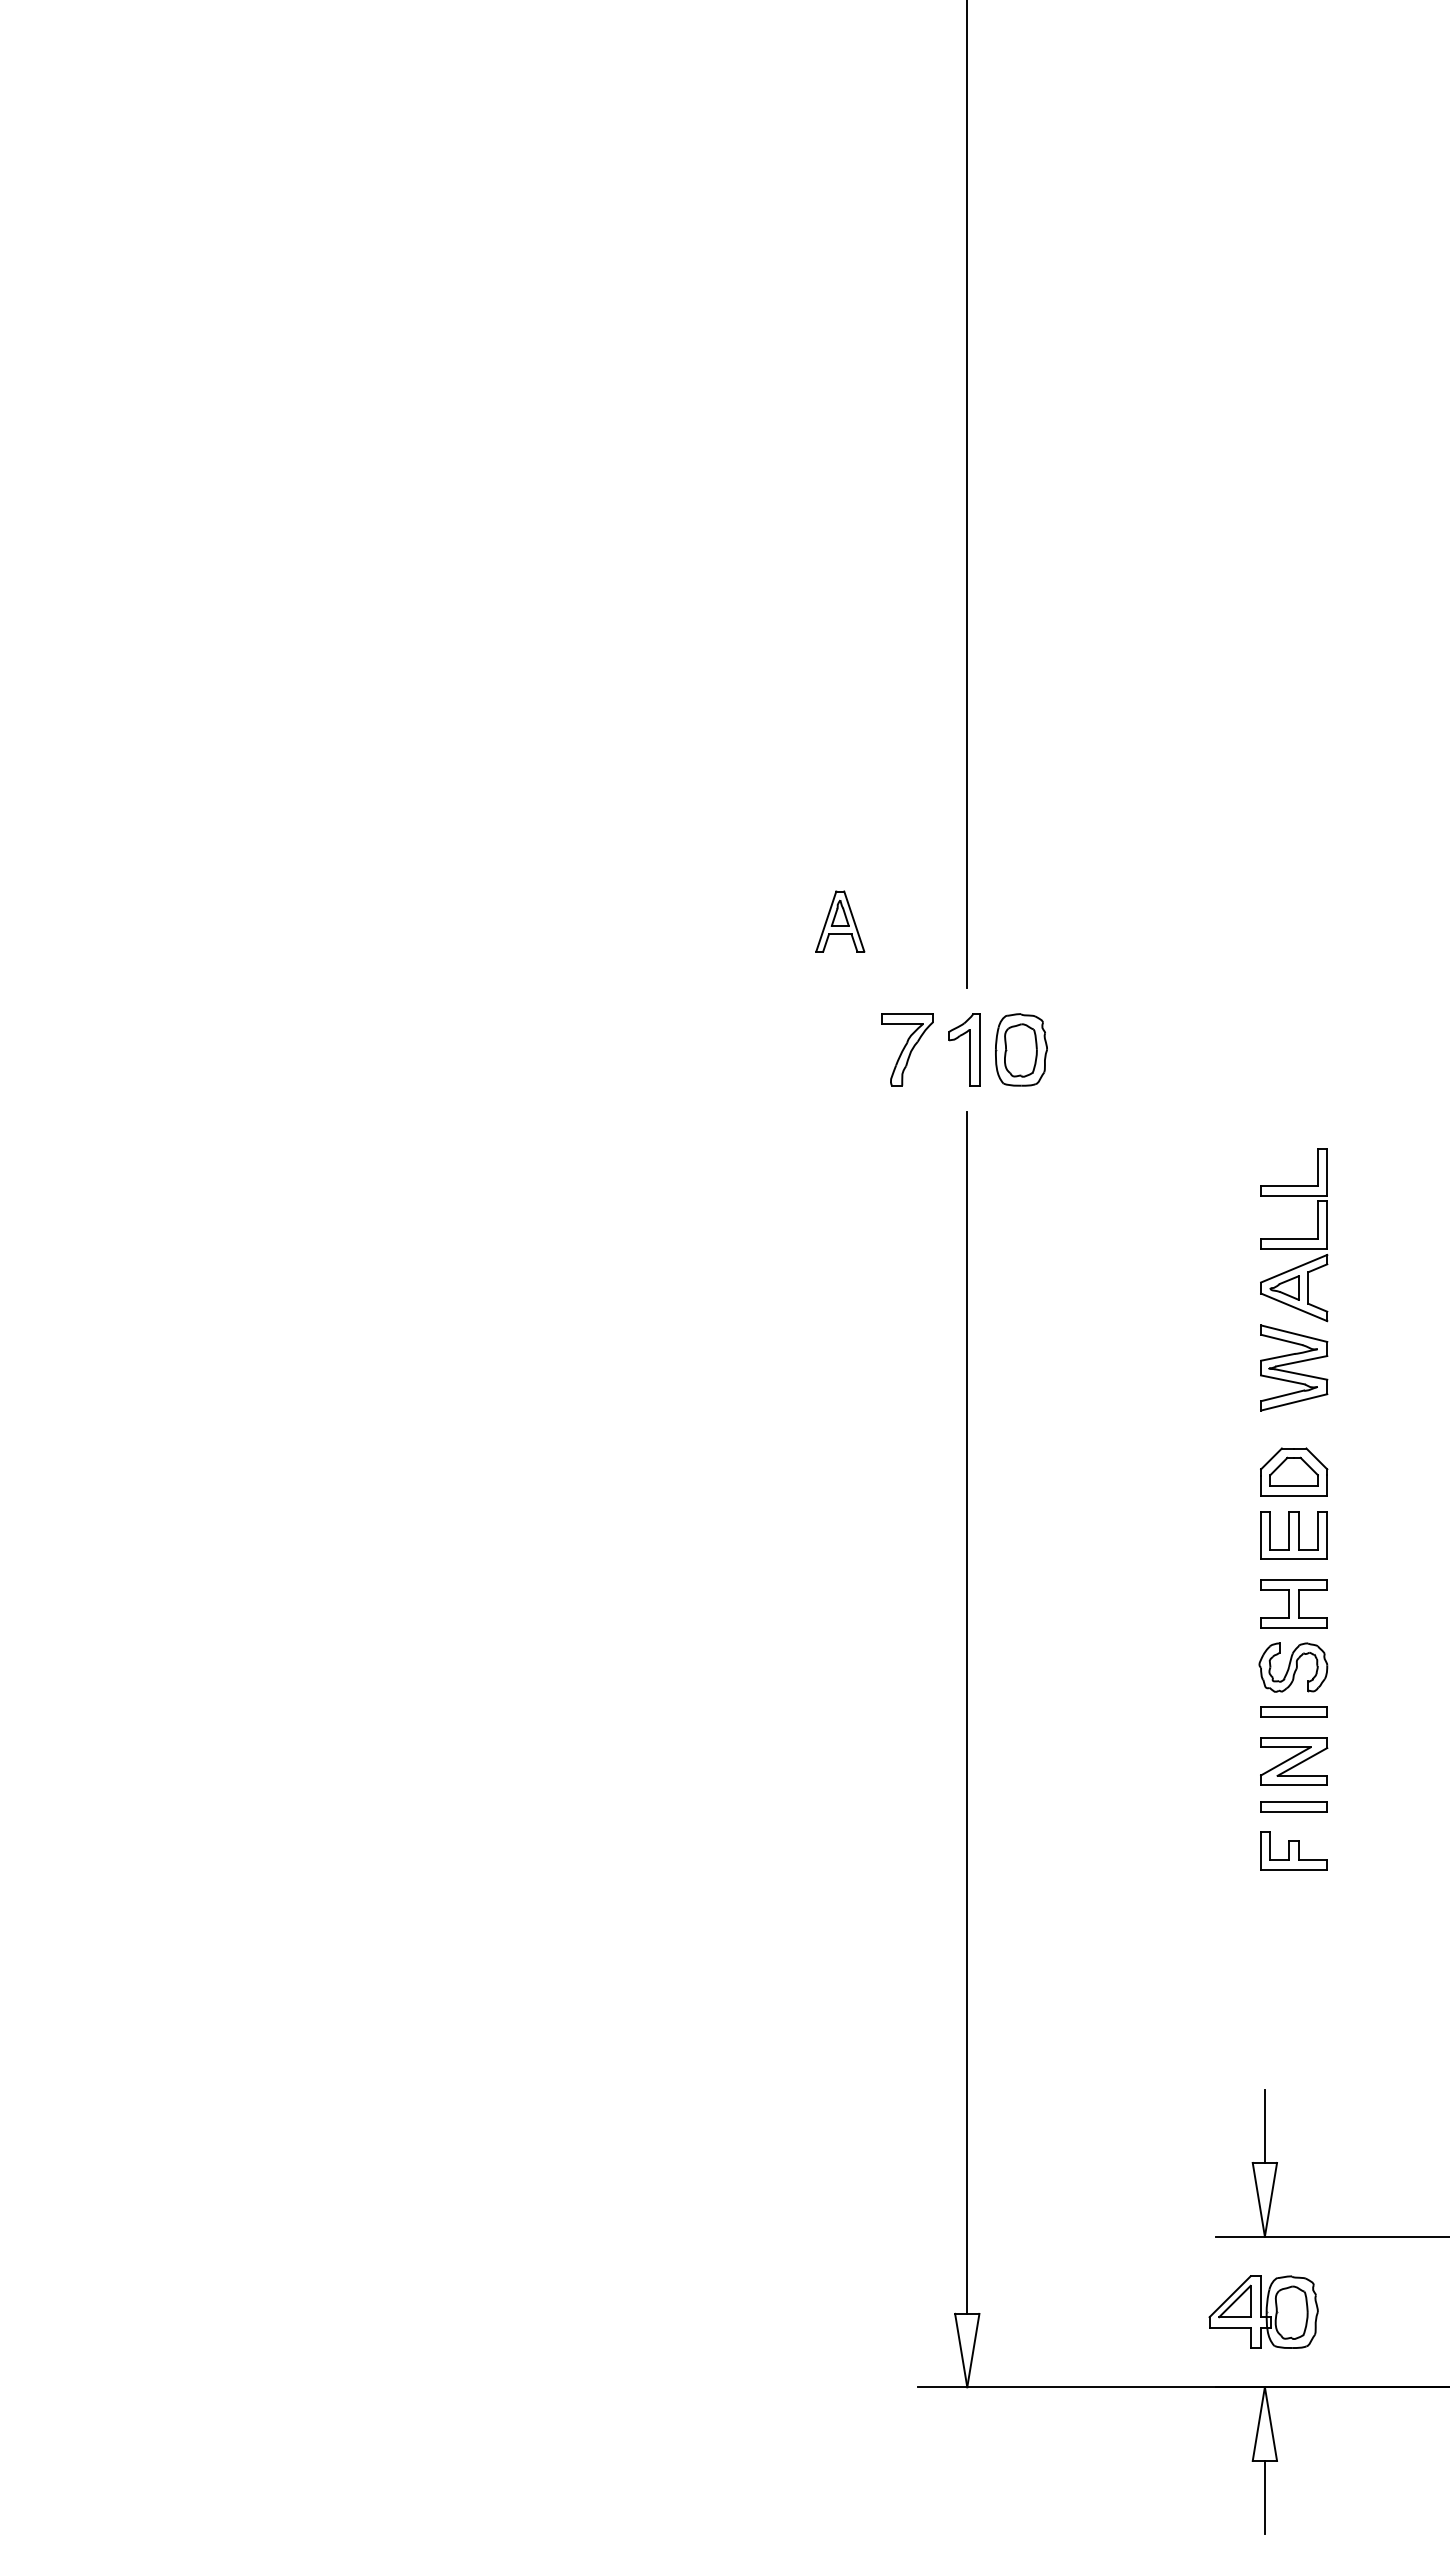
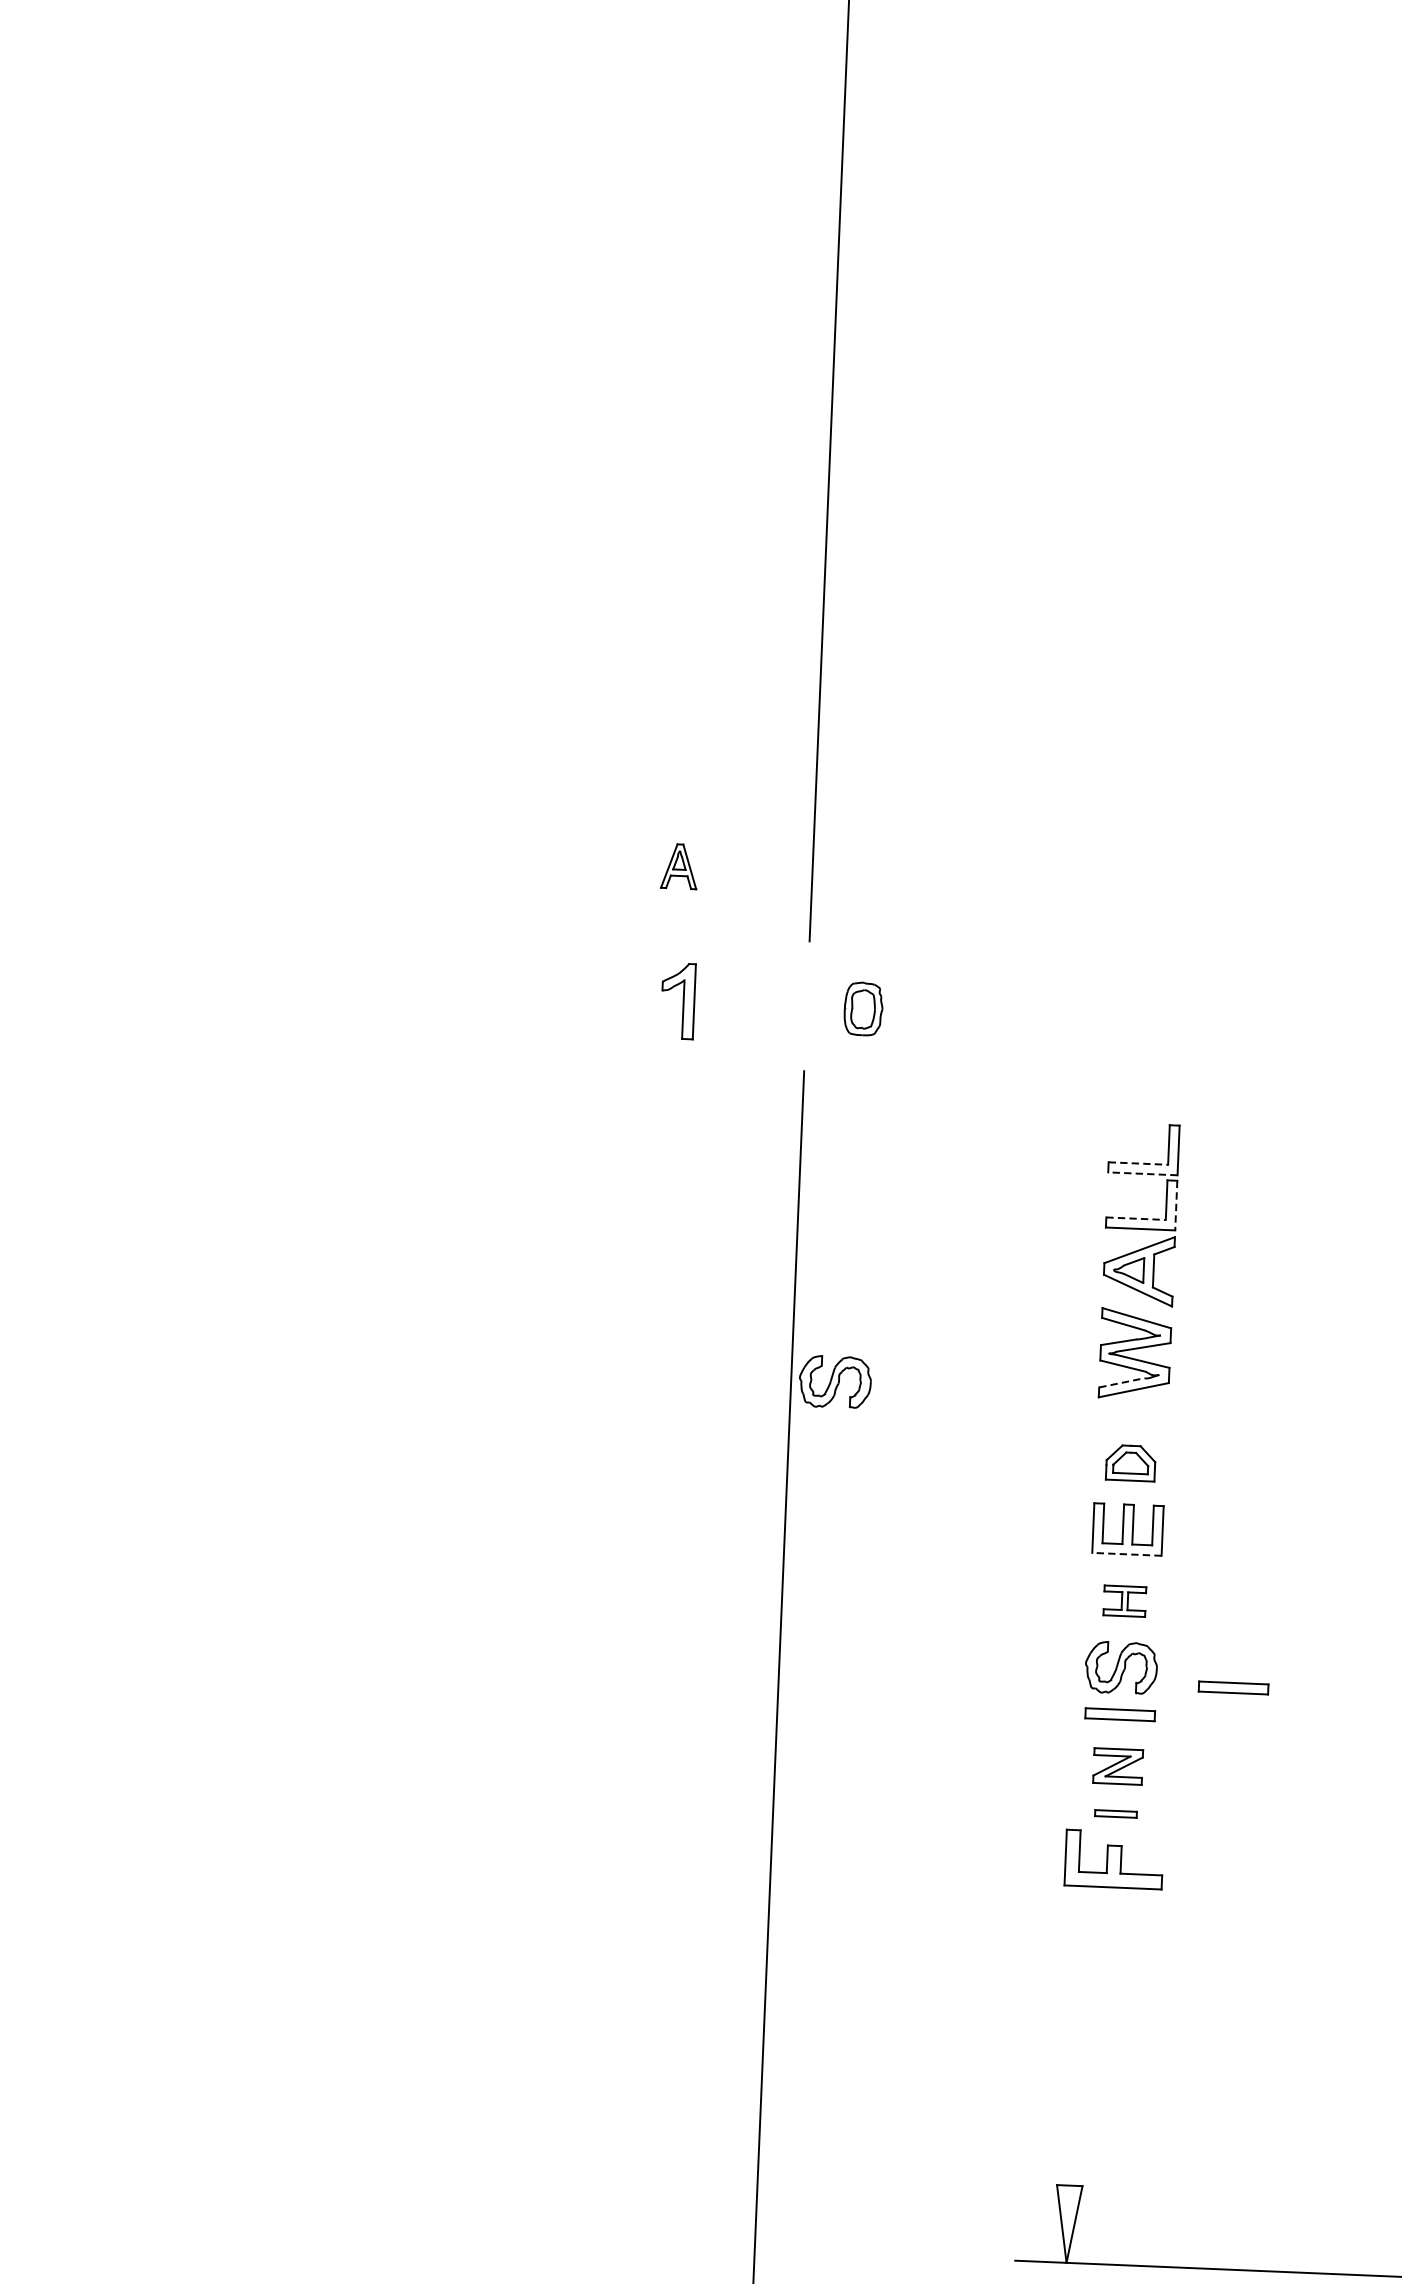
part: (840, 921) -> (679, 866), size x0.7
part: (907, 1049) -> (744, 1003), removed
part: (964, 1049) -> (678, 1000), moved
part: (1021, 1049) -> (863, 1008), size x0.7
line: (1289, 1186) -> (1138, 1163), solid -> dashed
line: (1293, 1195) -> (1142, 1173), solid -> dashed
line: (1327, 1224) -> (1176, 1205), solid -> dashed
line: (1289, 1238) -> (1136, 1218), solid -> dashed
line: (1282, 1395) -> (1121, 1382), solid -> dashed
part: (1009, 1406) -> (835, 1381), added
part: (1294, 1471) -> (1131, 1462), size x0.7
line: (1293, 1559) -> (1126, 1554), solid -> dashed
part: (1293, 1603) -> (1124, 1600), size x0.6
part: (1400, 1681) -> (1232, 1687), added
part: (1294, 1761) -> (1118, 1766), size x0.7
part: (1293, 1806) -> (1115, 1813), size x0.6
part: (1293, 1850) -> (1113, 1859), size x1.4
line: (1264, 2125) -> (1071, 2146), removed

